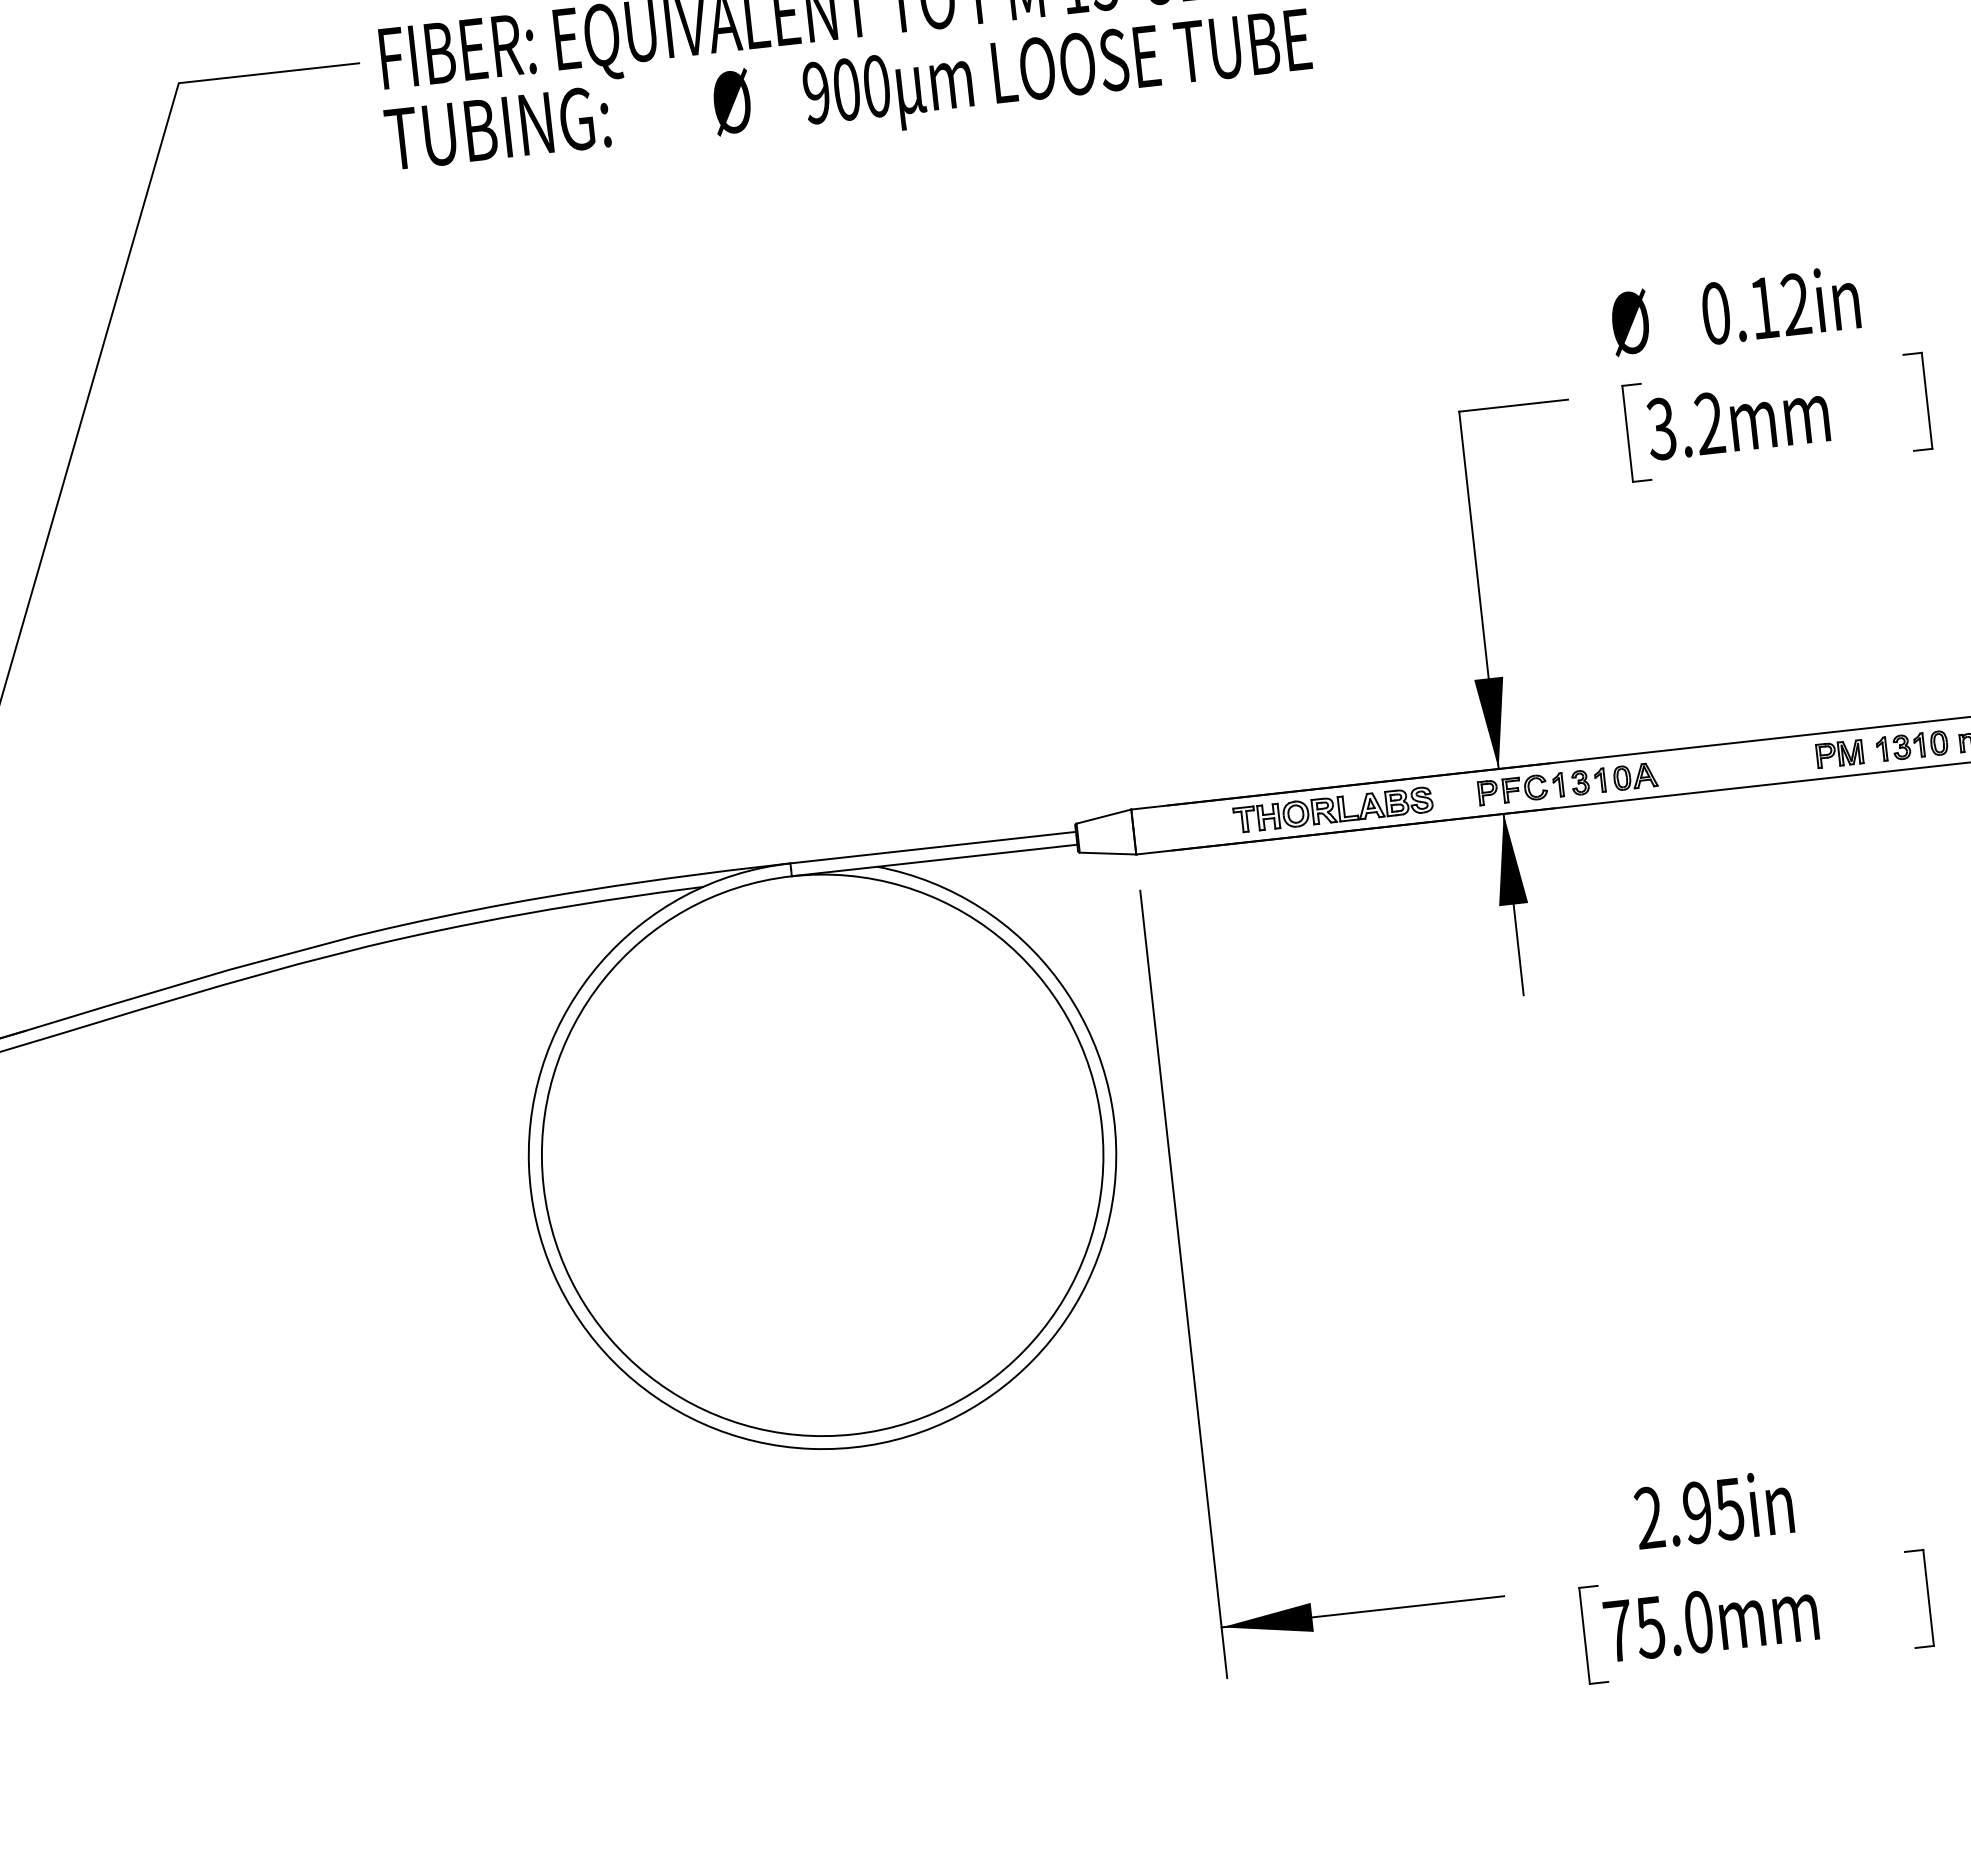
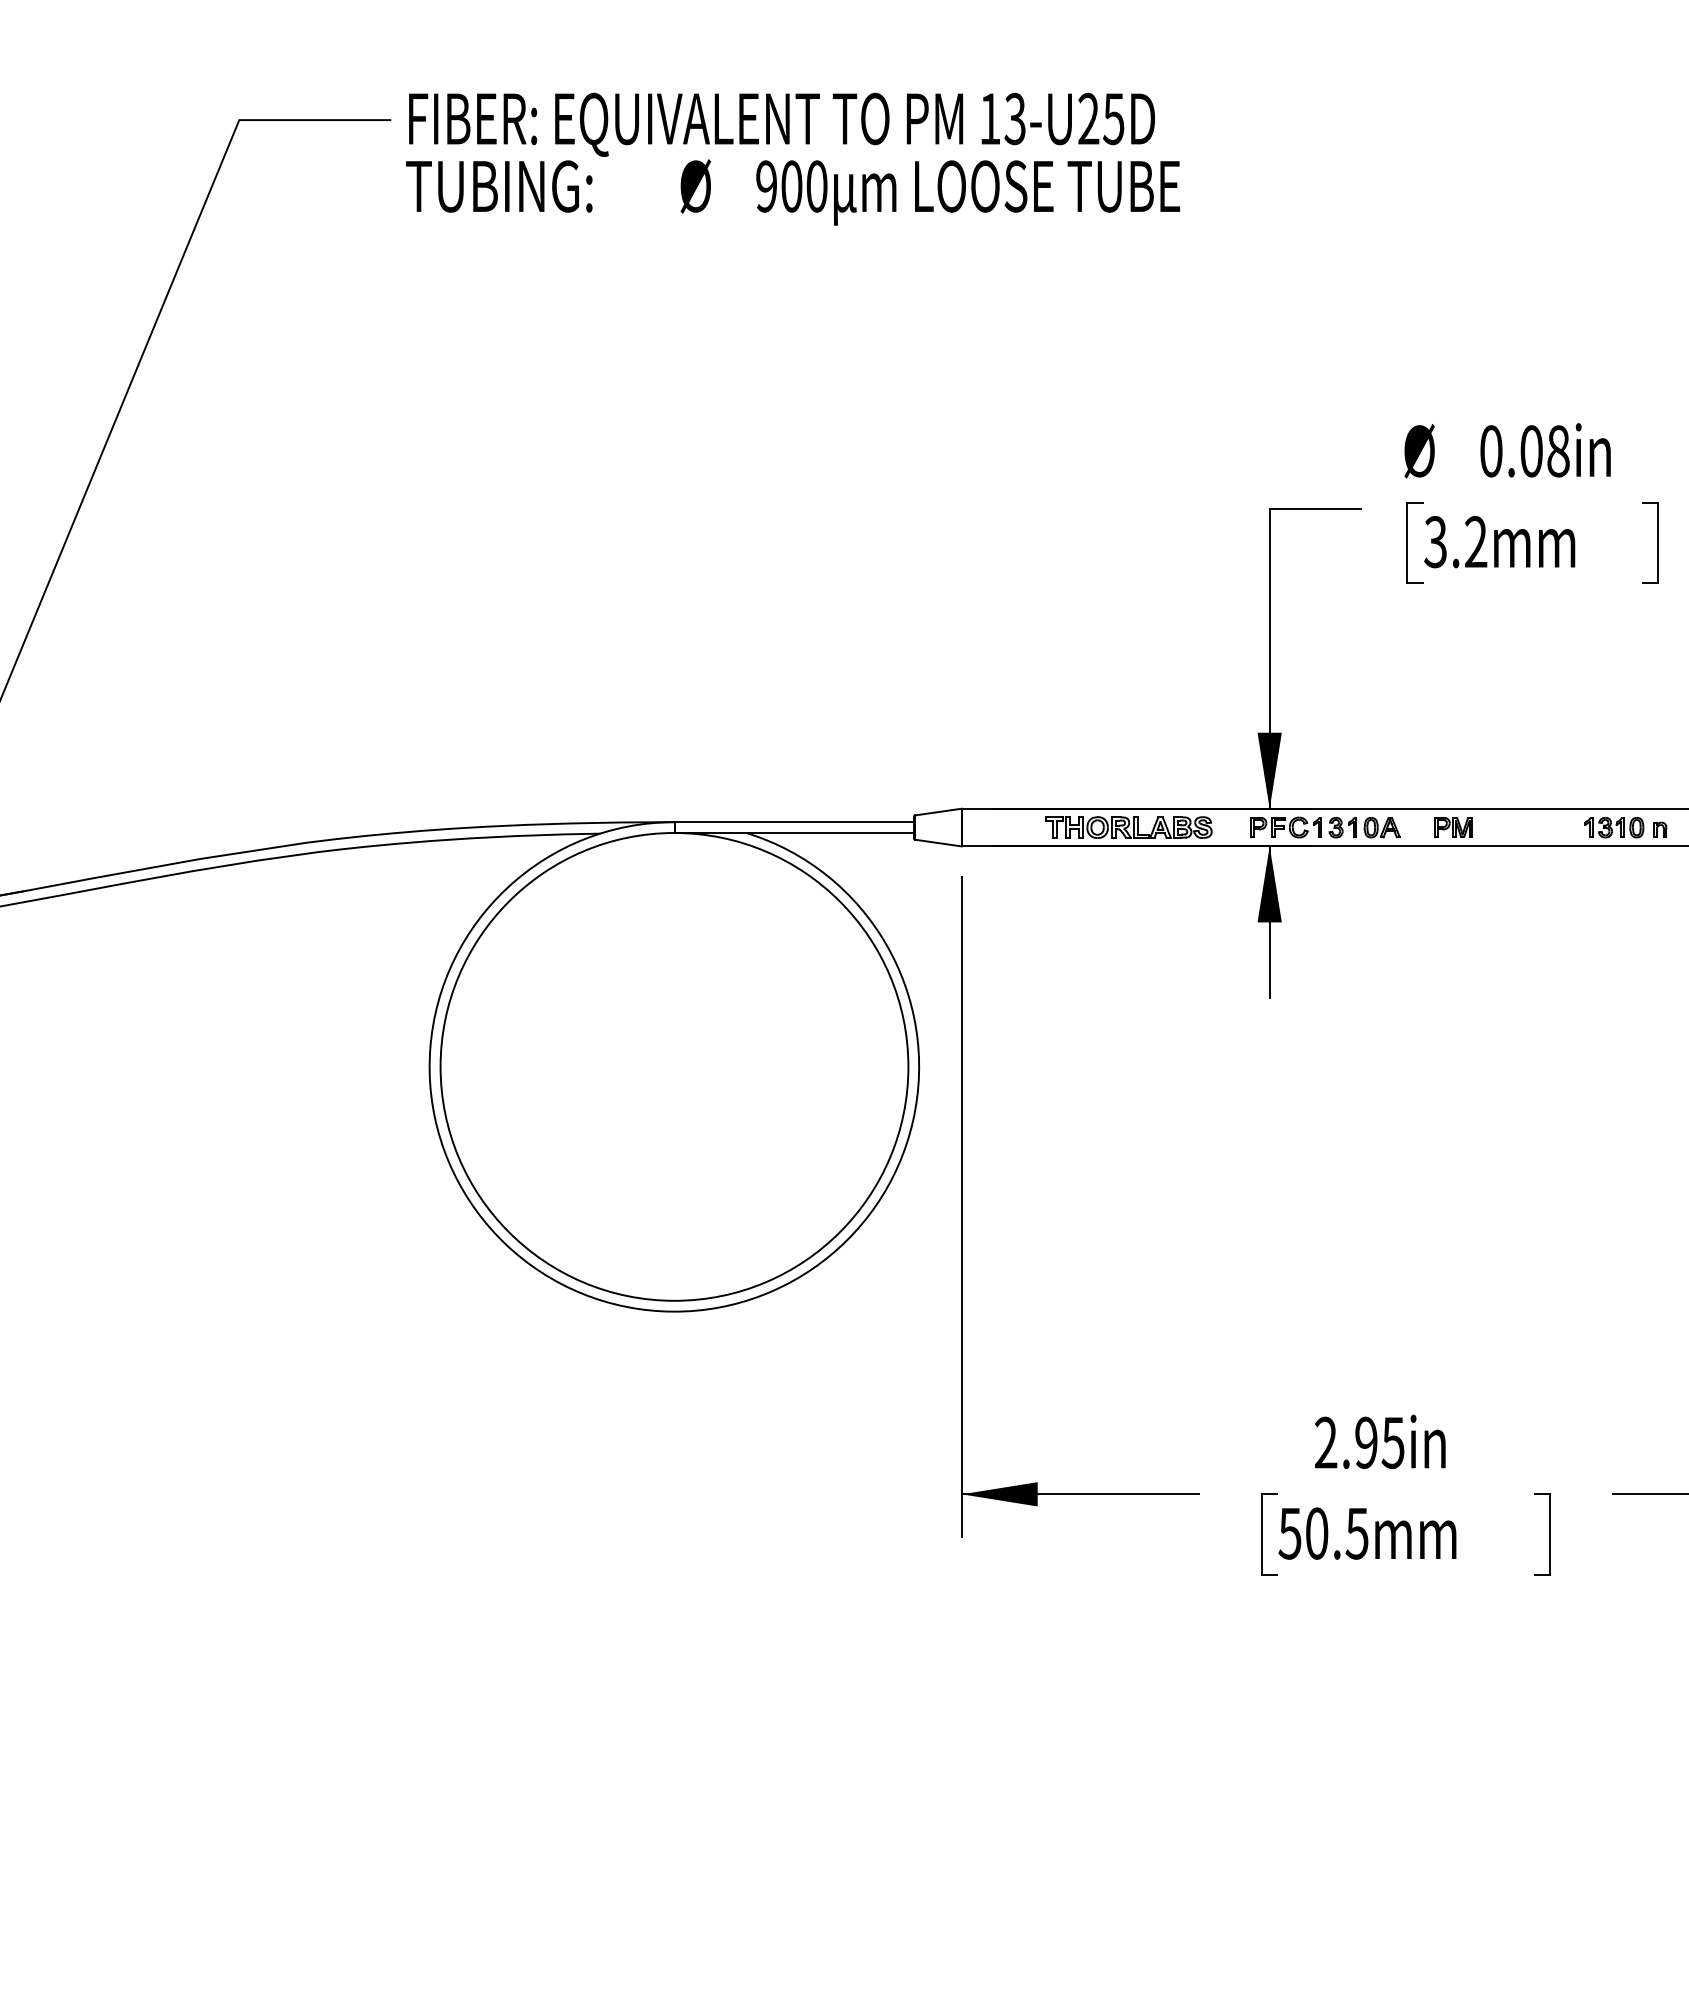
text: (1779, 306) -> (1544, 451), 0.12in -> 0.08in
part: (1839, 753) -> (1453, 827), moved
text: (1658, 1626) -> (1323, 1533), 75.0mm -> 50.5mm

